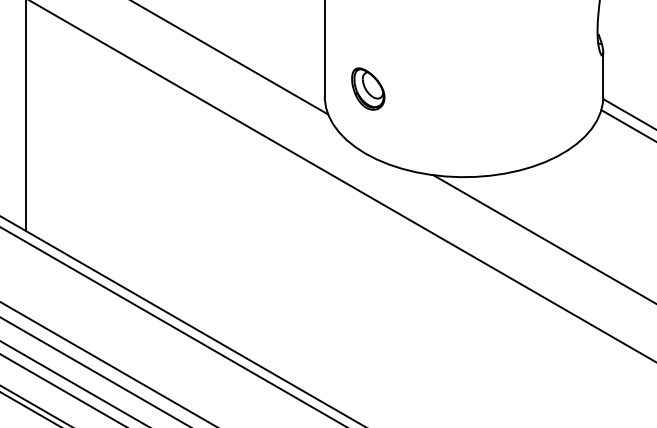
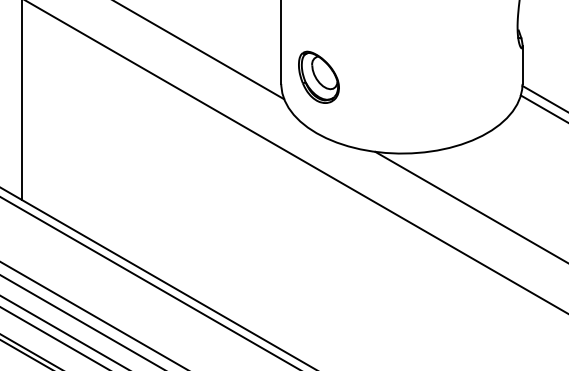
part: (367, 88) -> (318, 76), size x1.43

